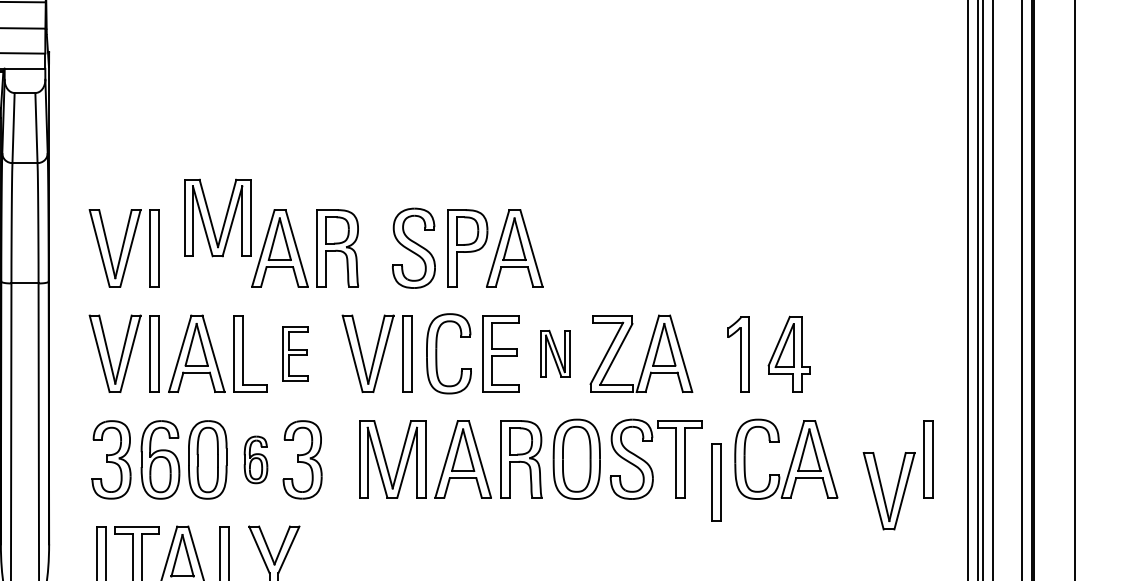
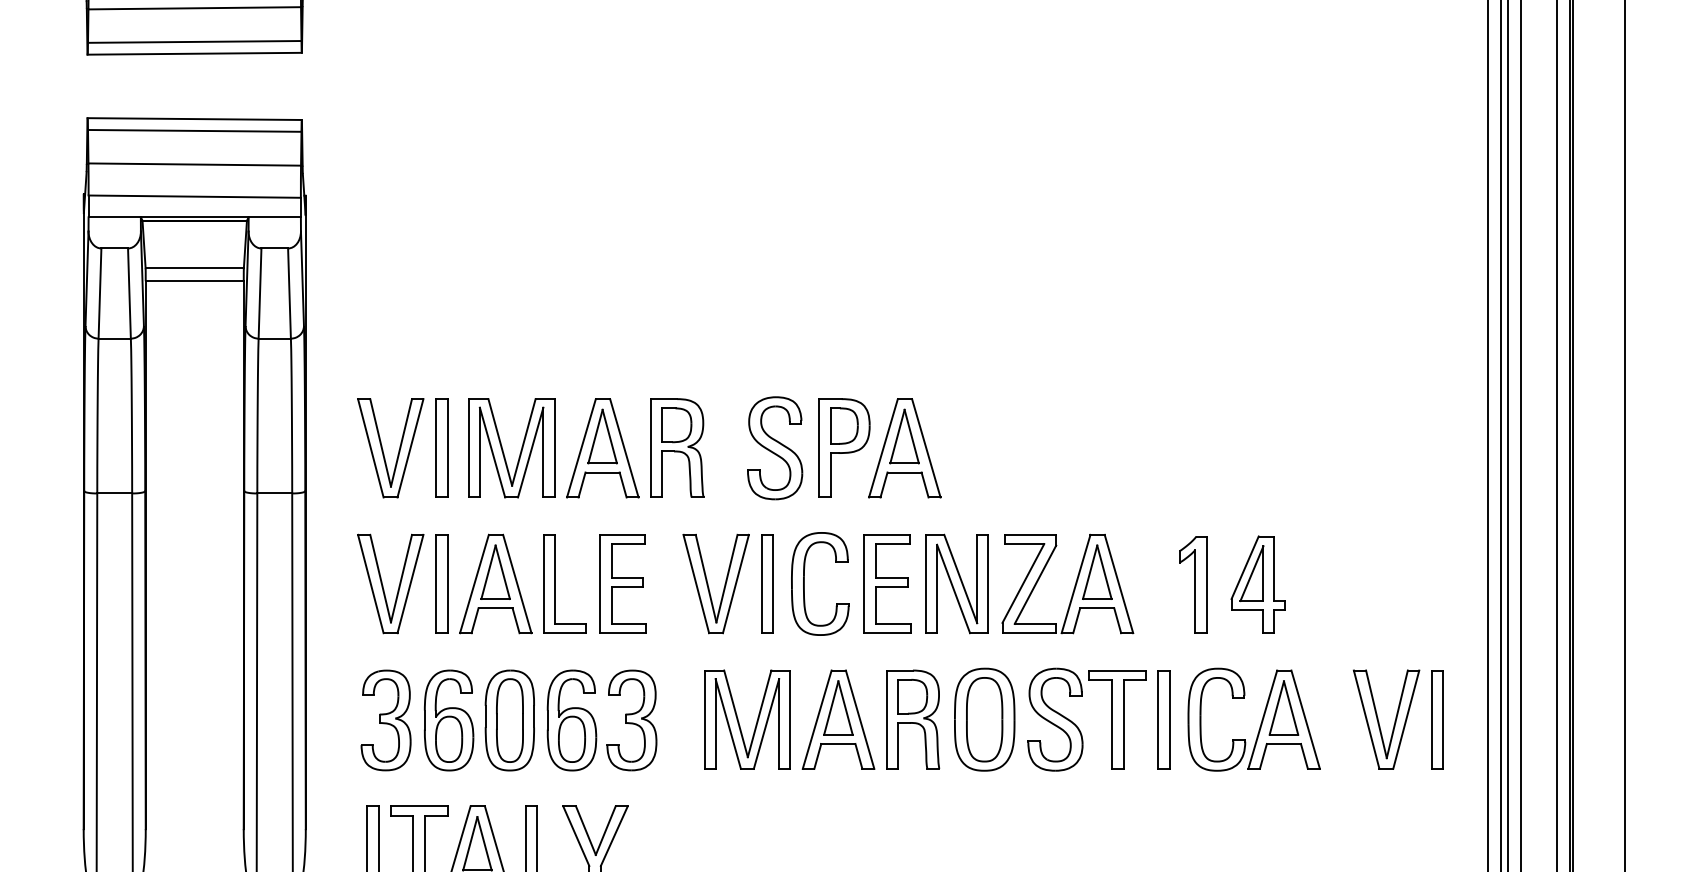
part: (211, 218) -> (503, 449), moved
part: (295, 353) -> (622, 583), size x1.43
part: (554, 353) -> (956, 583), size x1.67
part: (255, 459) -> (571, 720), size x1.67
part: (715, 482) -> (1163, 719), moved
part: (883, 492) -> (1379, 721), moved

